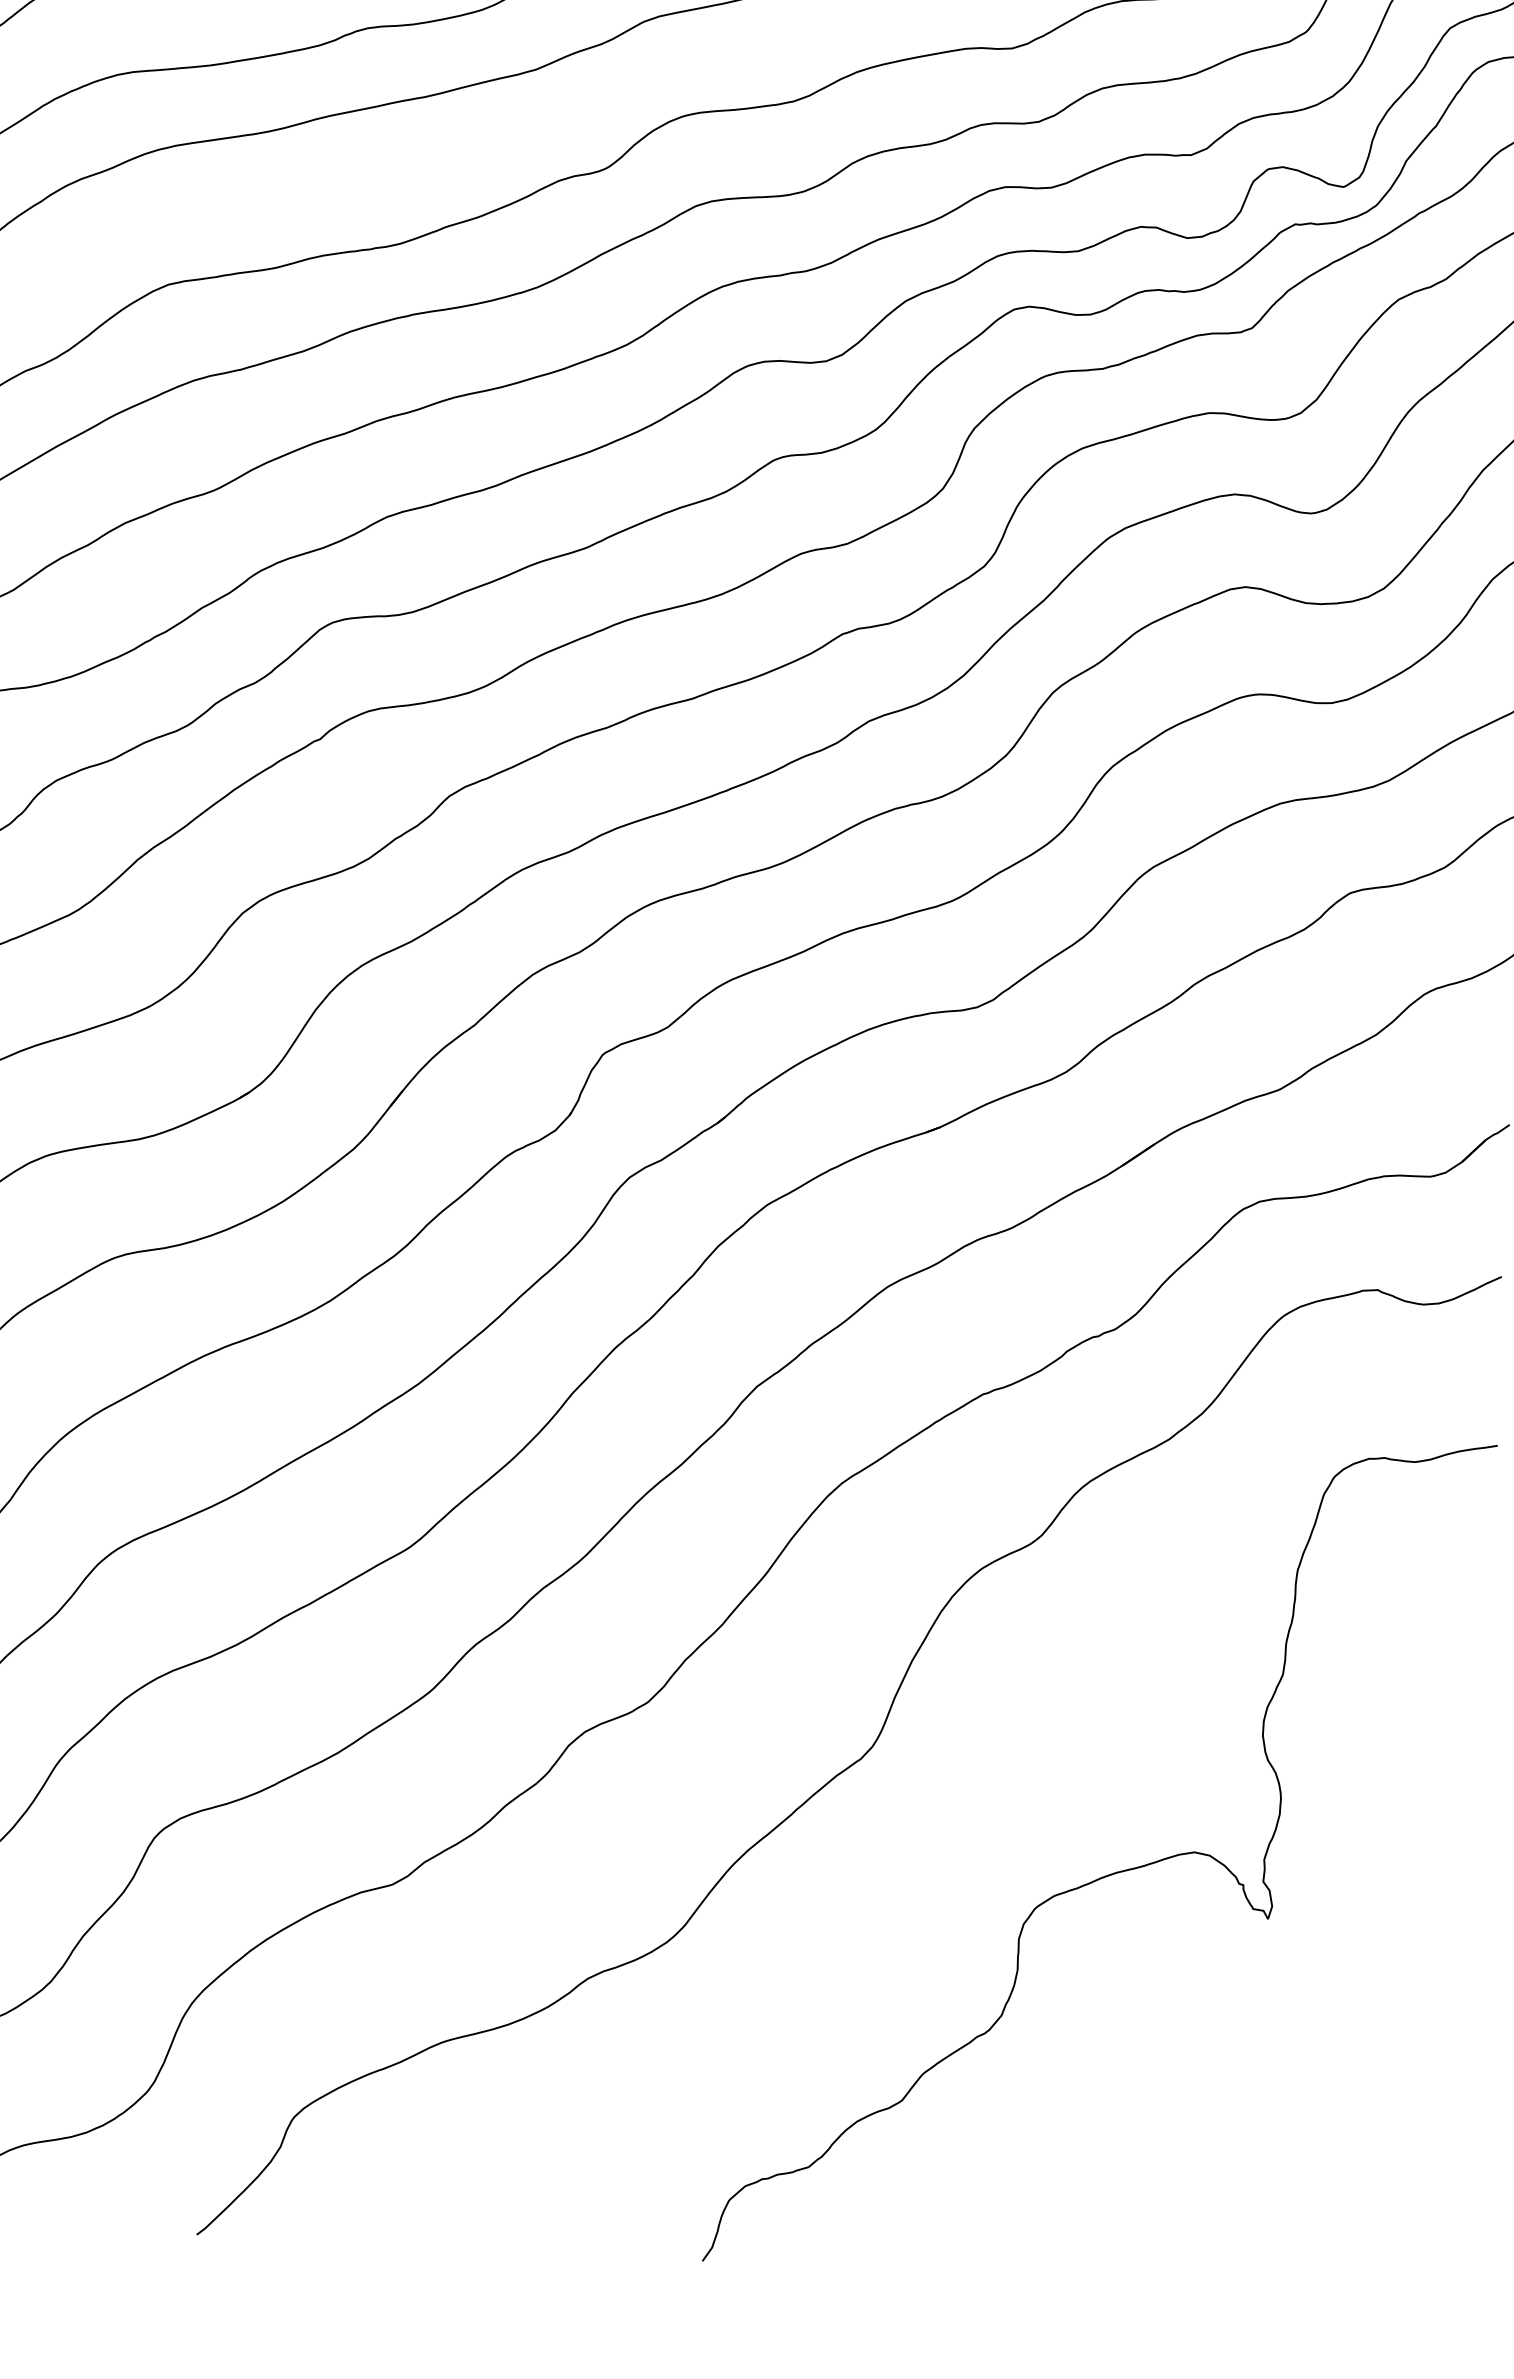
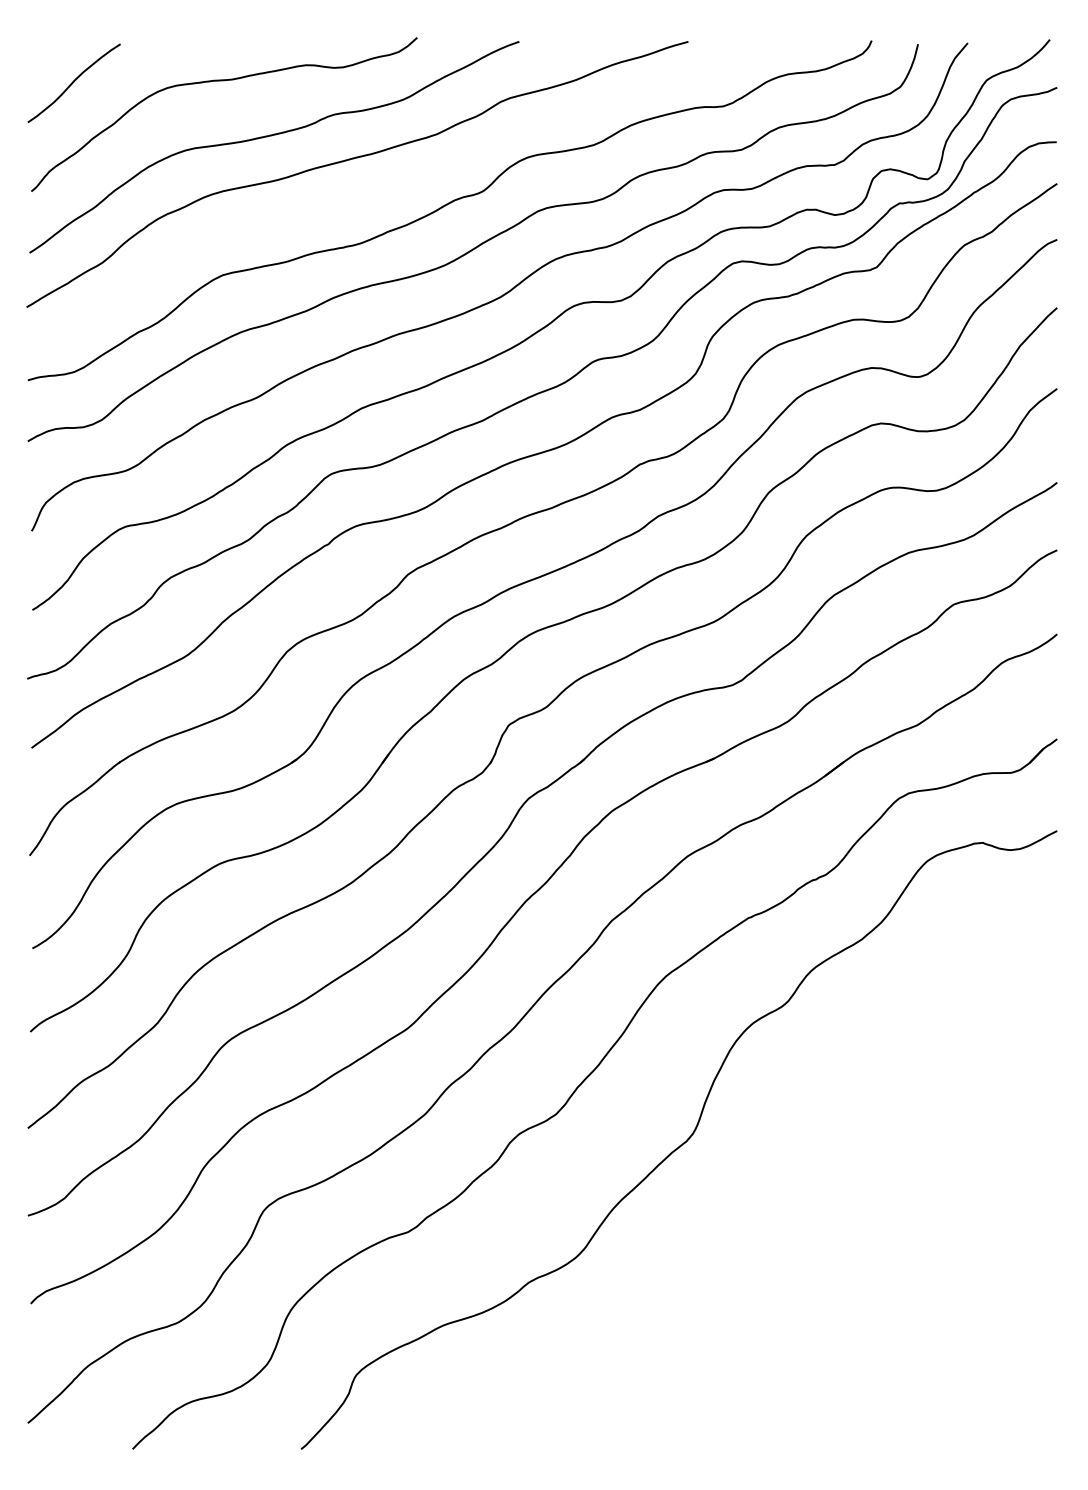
curve: (1105, 1874) -> (837, 1203), removed

